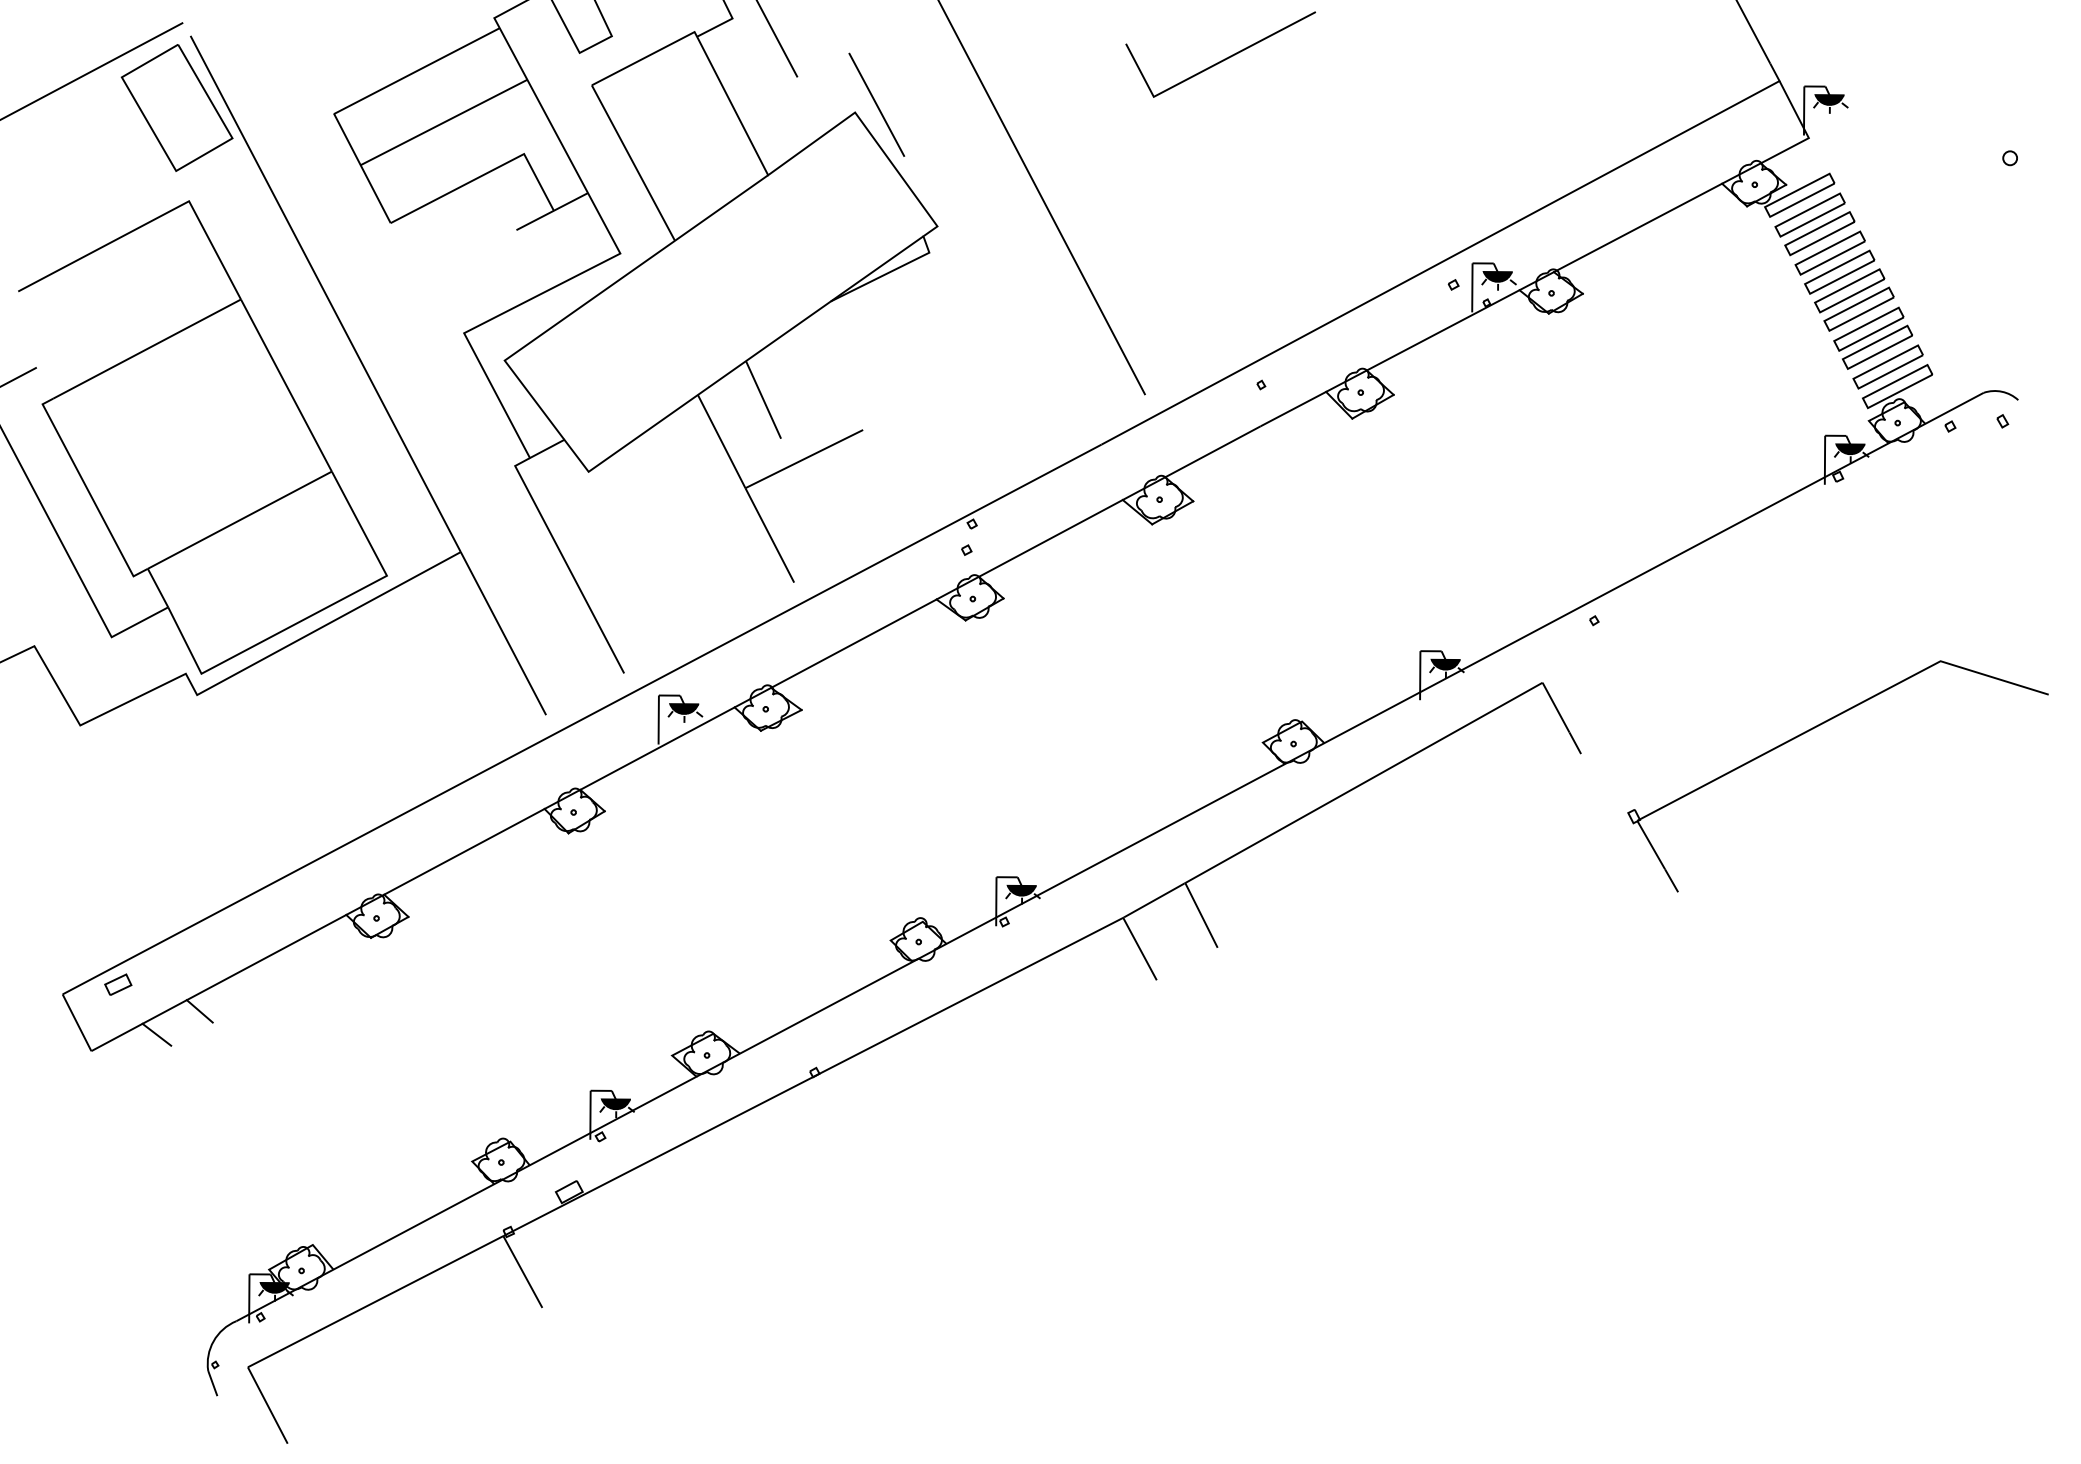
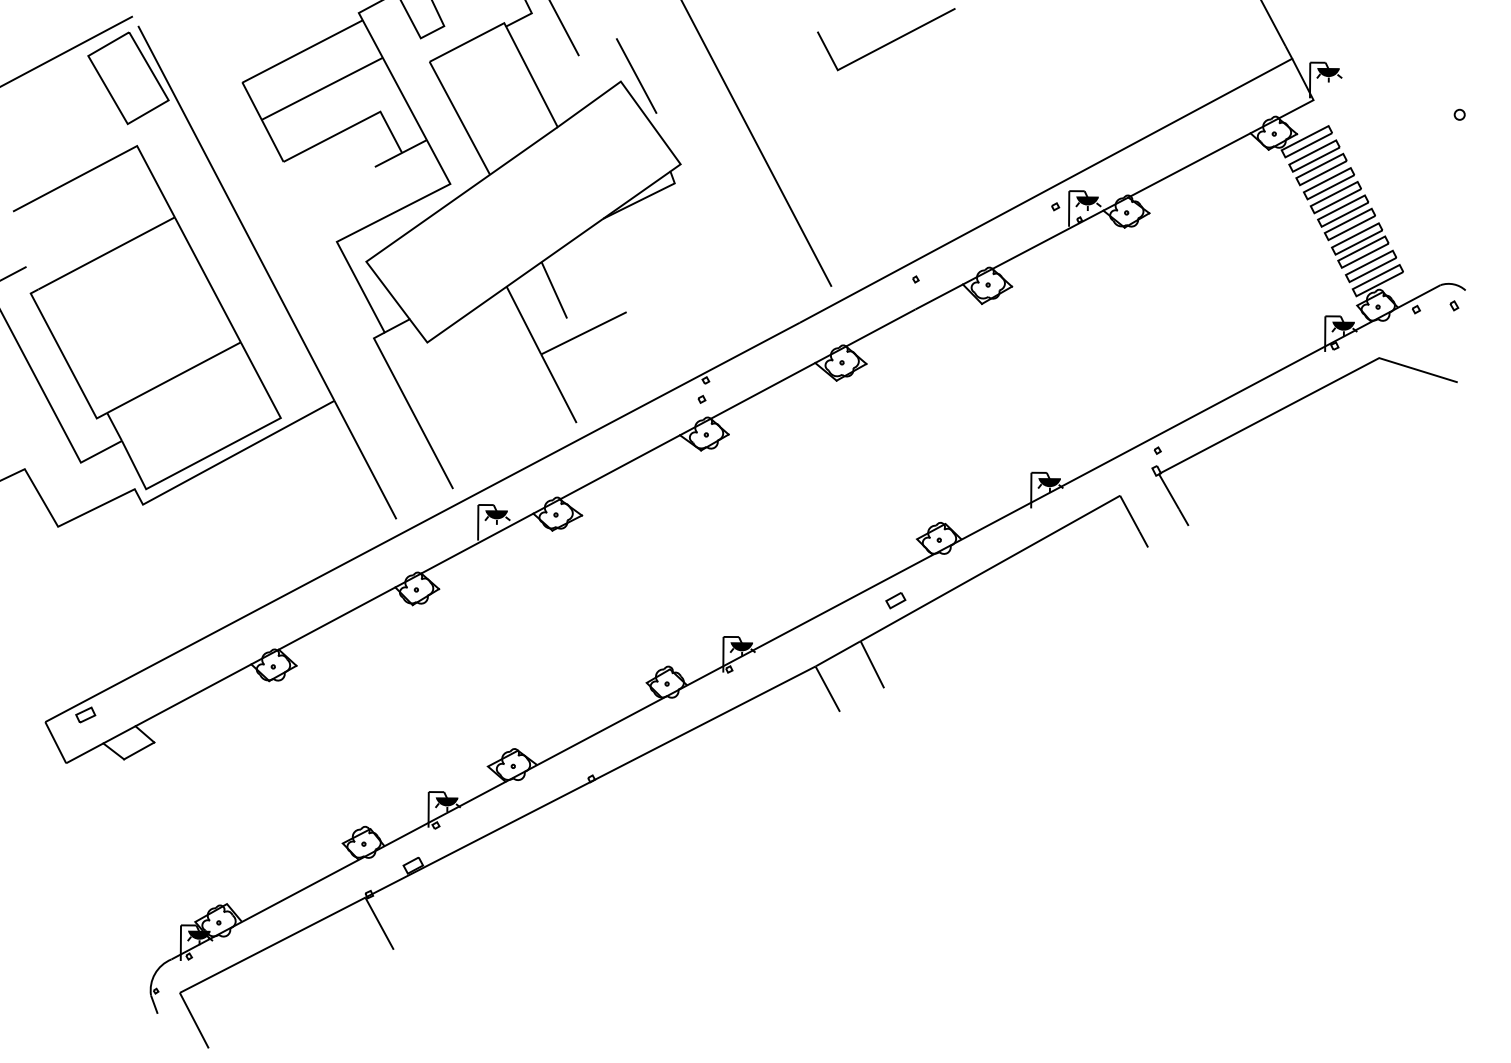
part: (1814, 729) -> (1287, 407), moved
part: (1233, 827) -> (895, 600), added
line: (192, 1033) -> (139, 750), added

